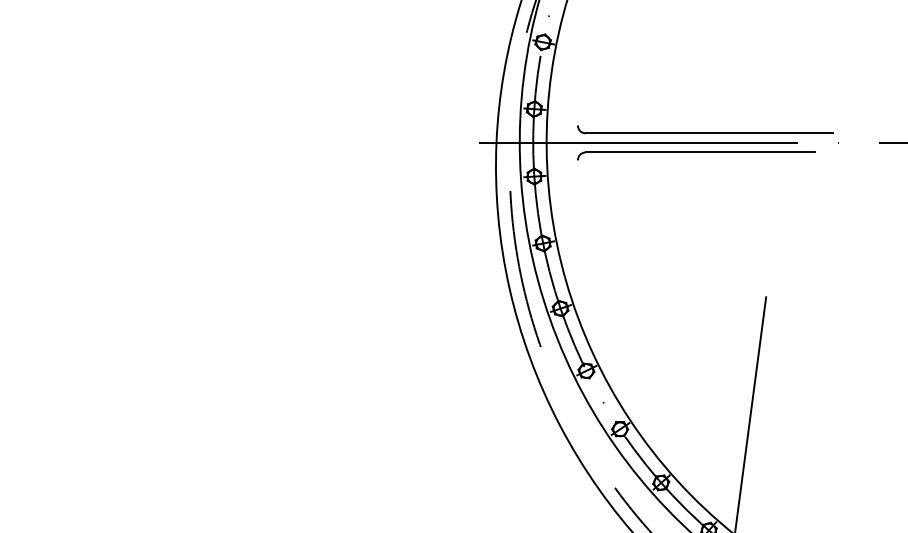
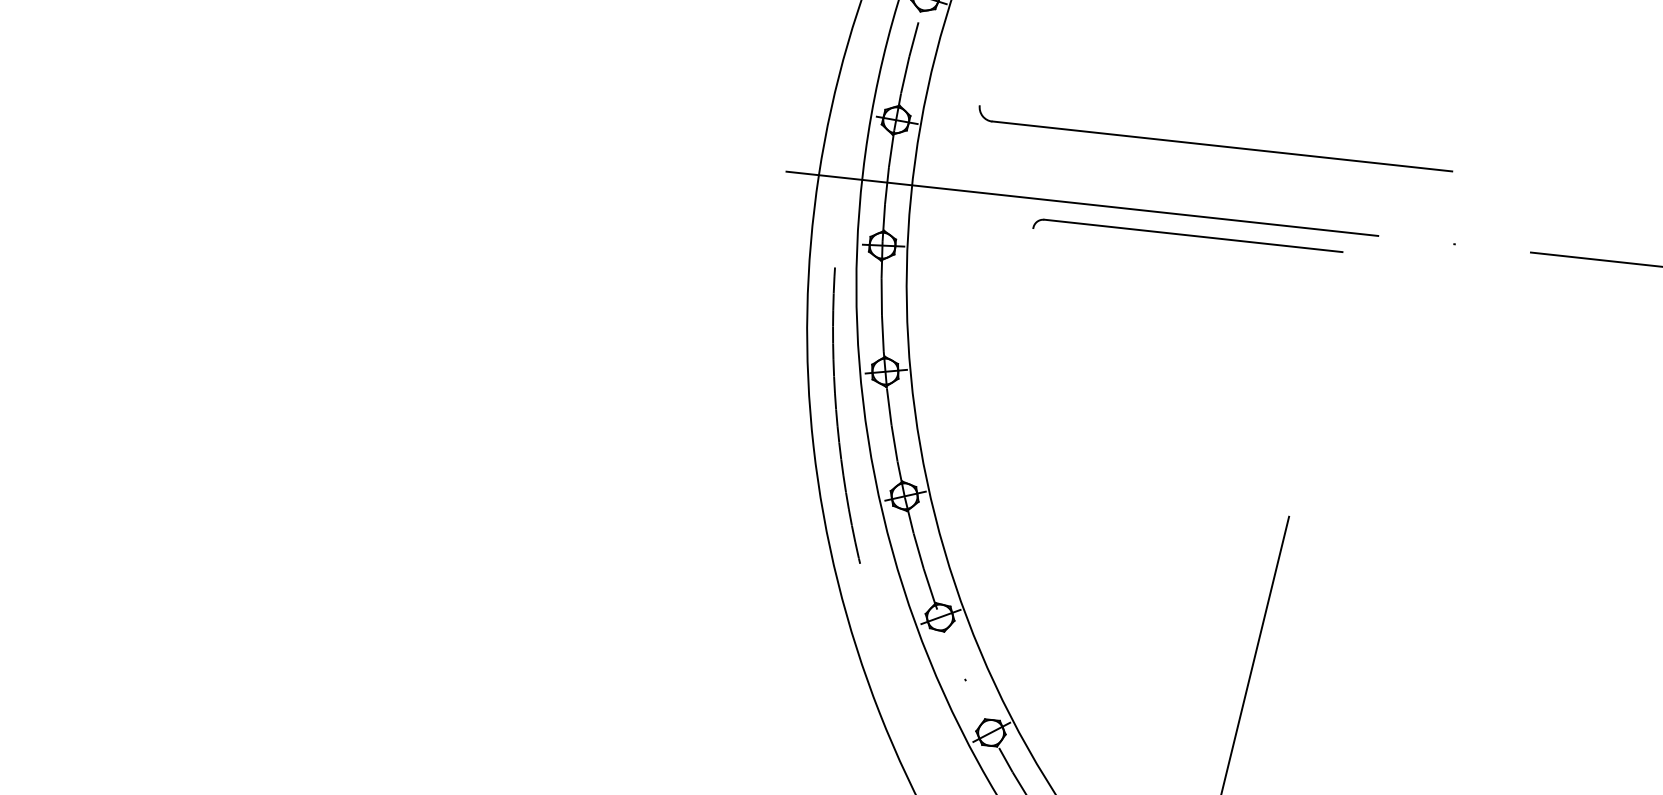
part: (705, 129) -> (1216, 138), moved
part: (696, 155) -> (1188, 239), size x0.7

